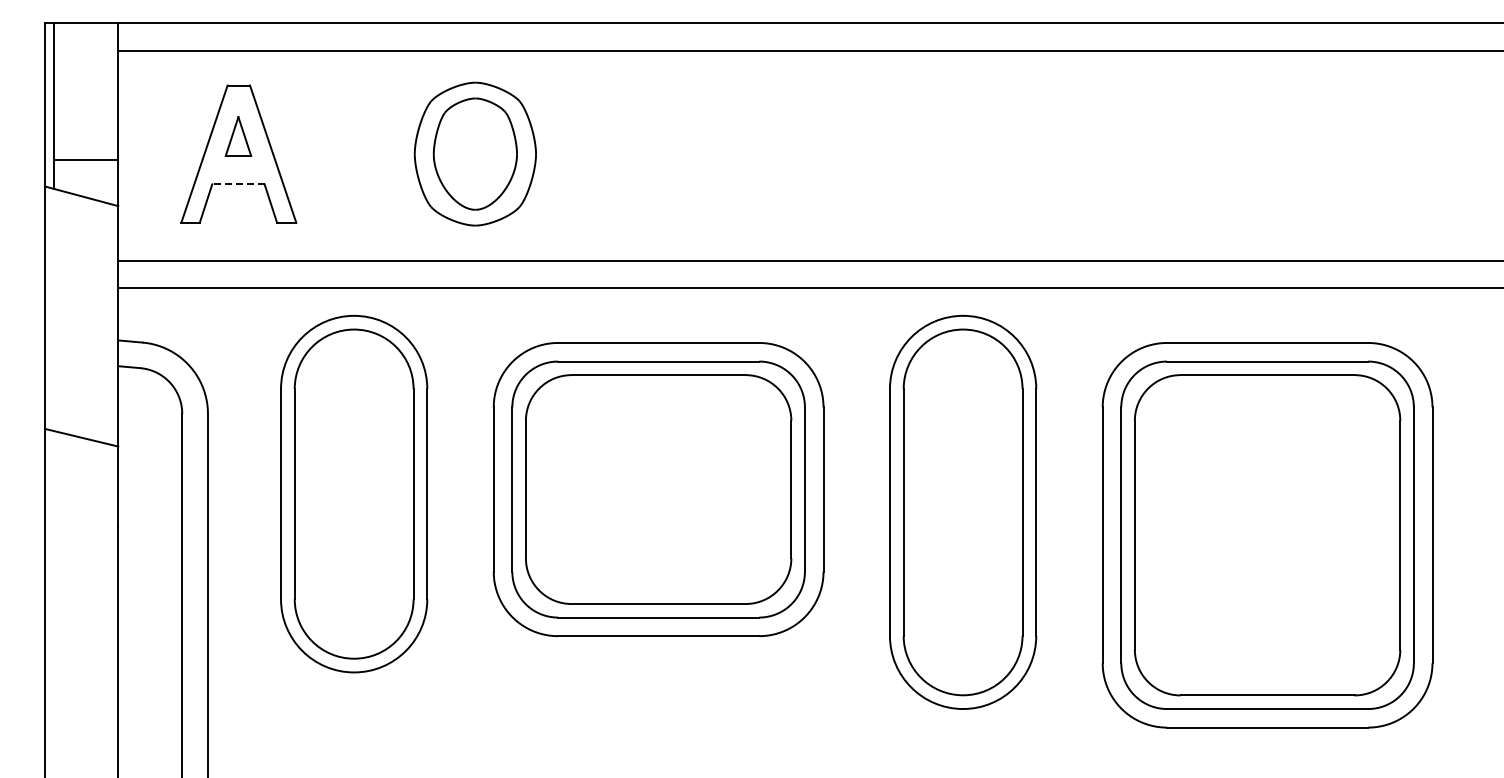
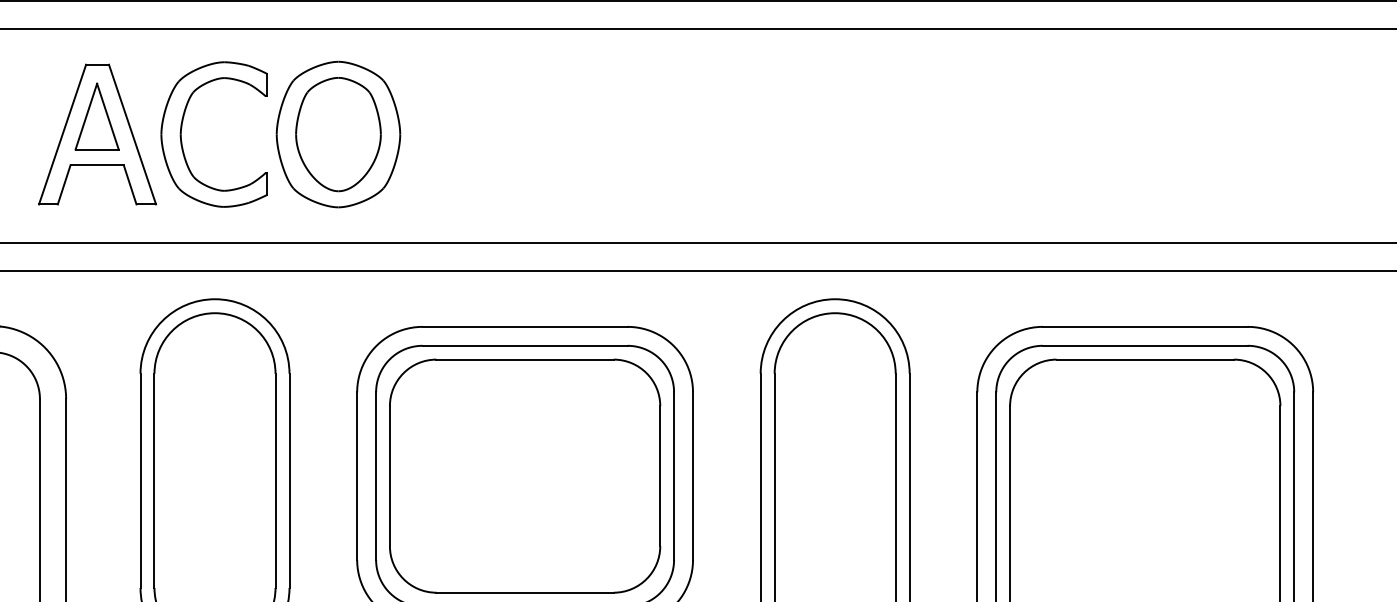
part: (238, 136) -> (97, 116), size x1.67
part: (321, 154) -> (181, 134), added
line: (237, 184) -> (96, 165), dashed -> solid

